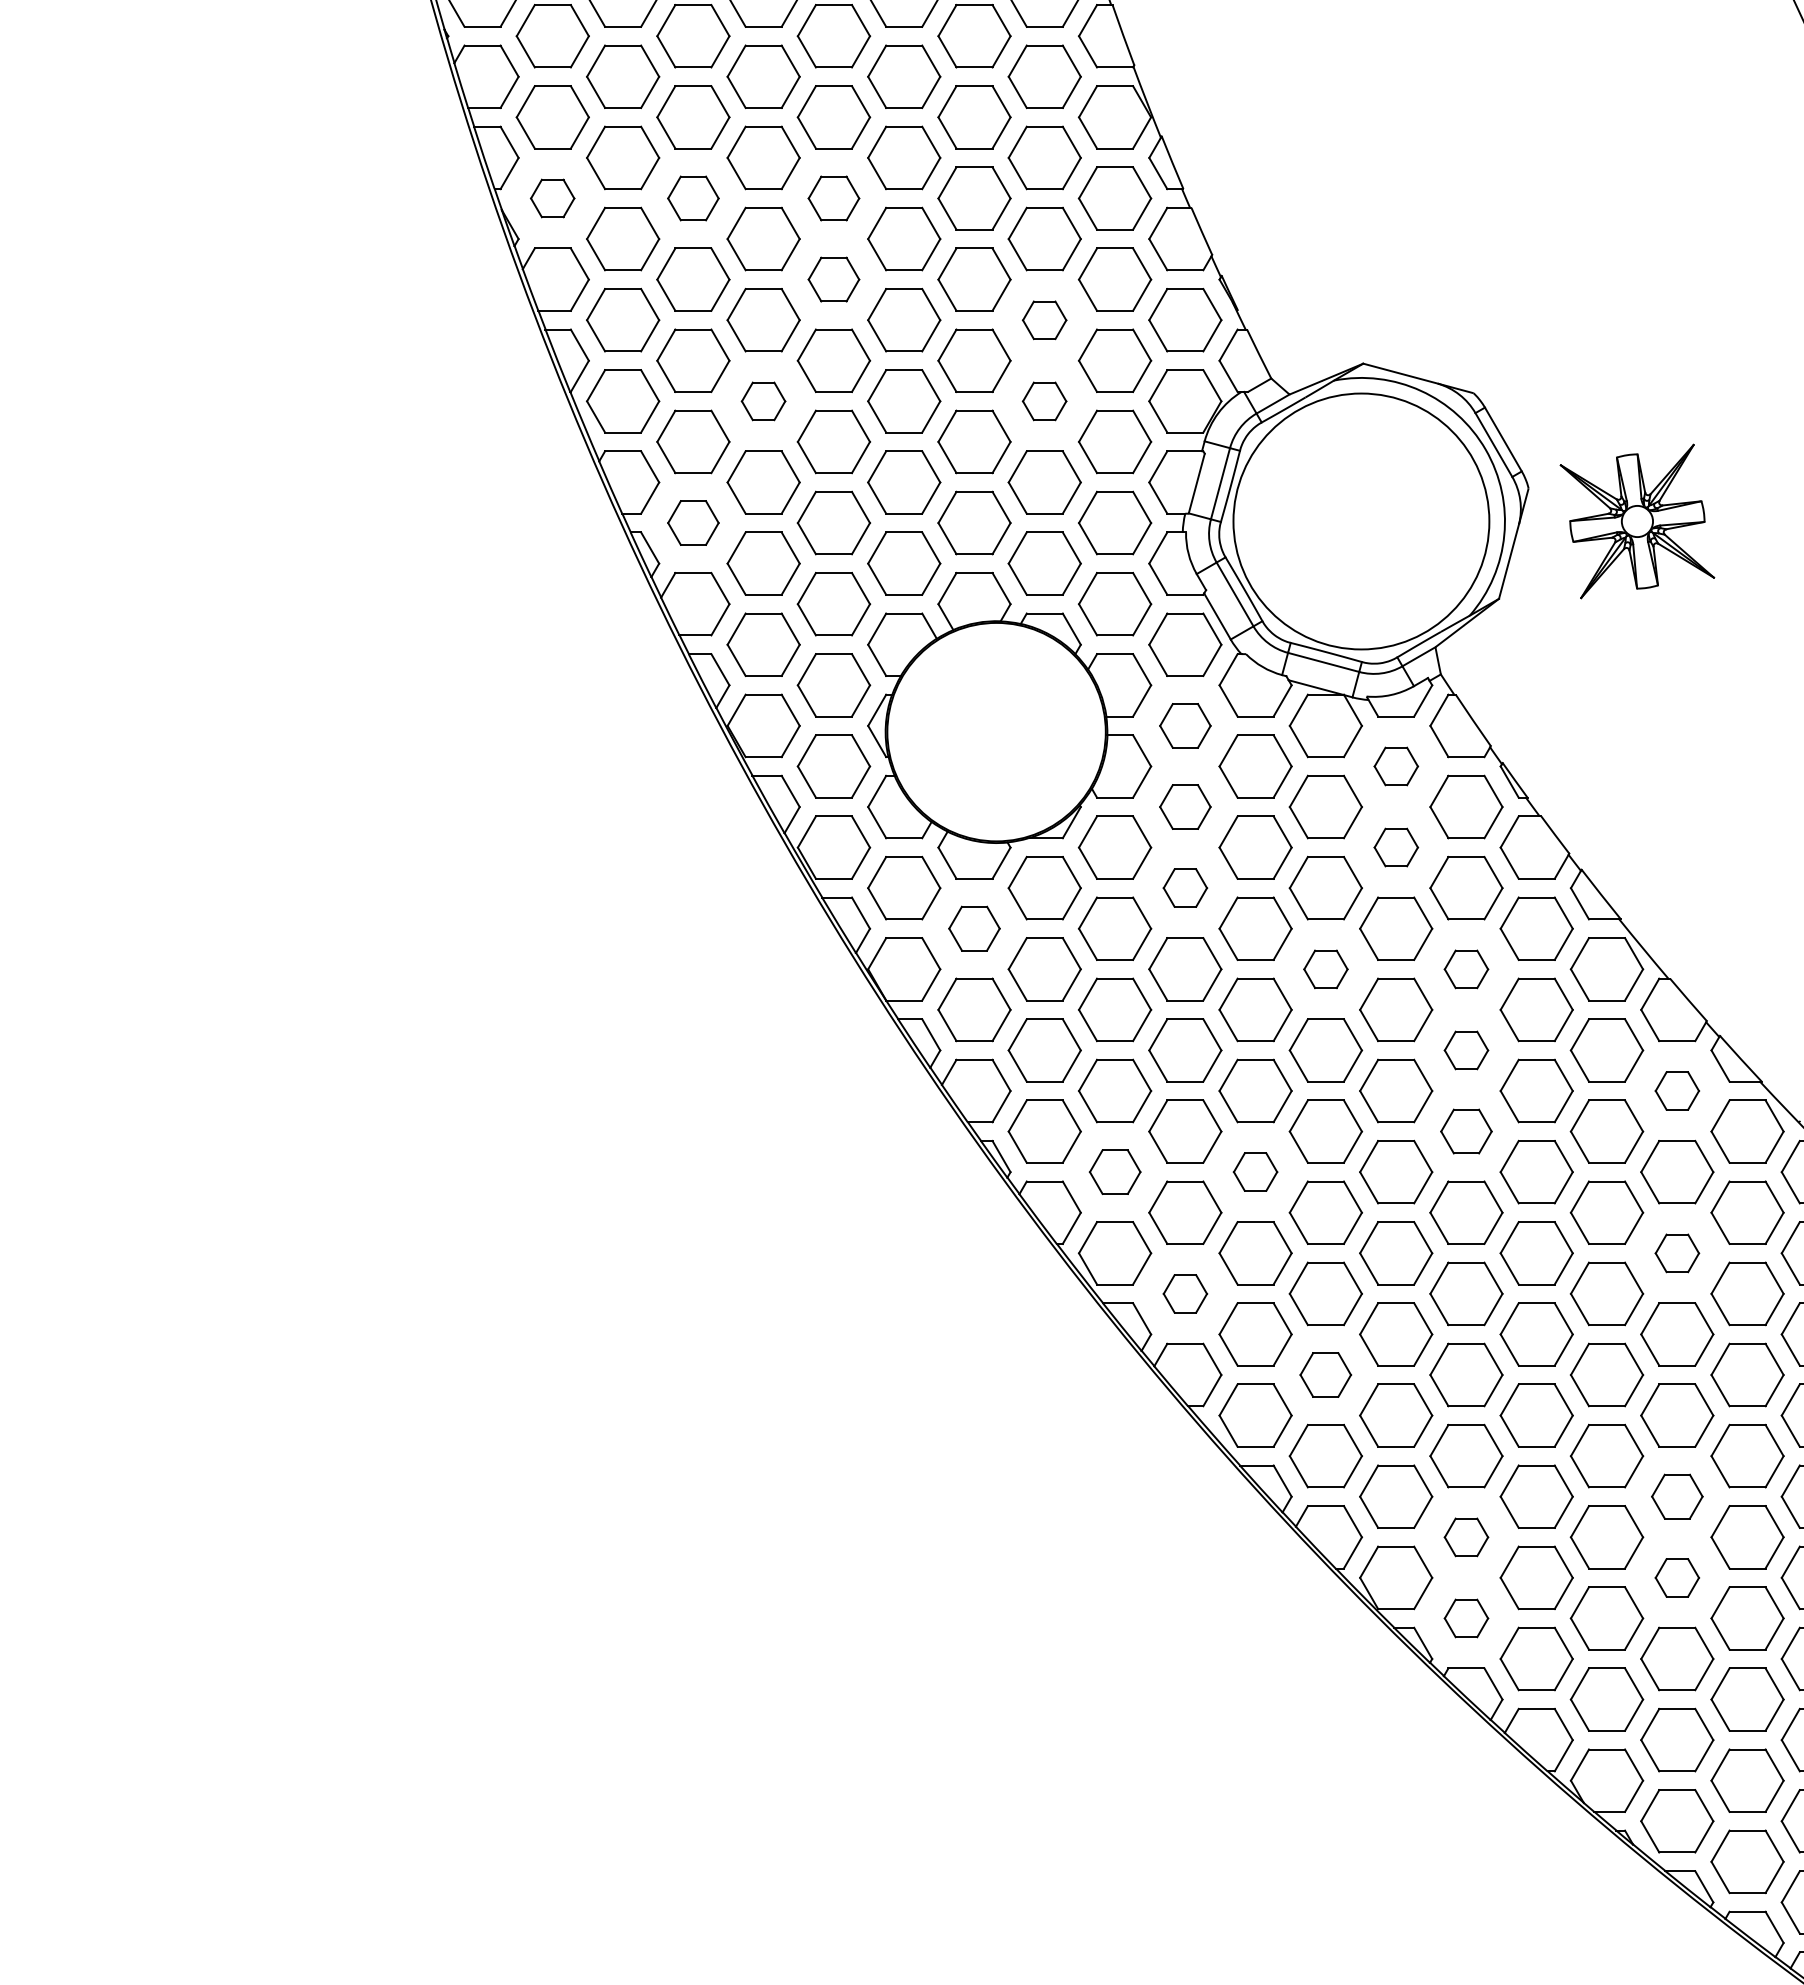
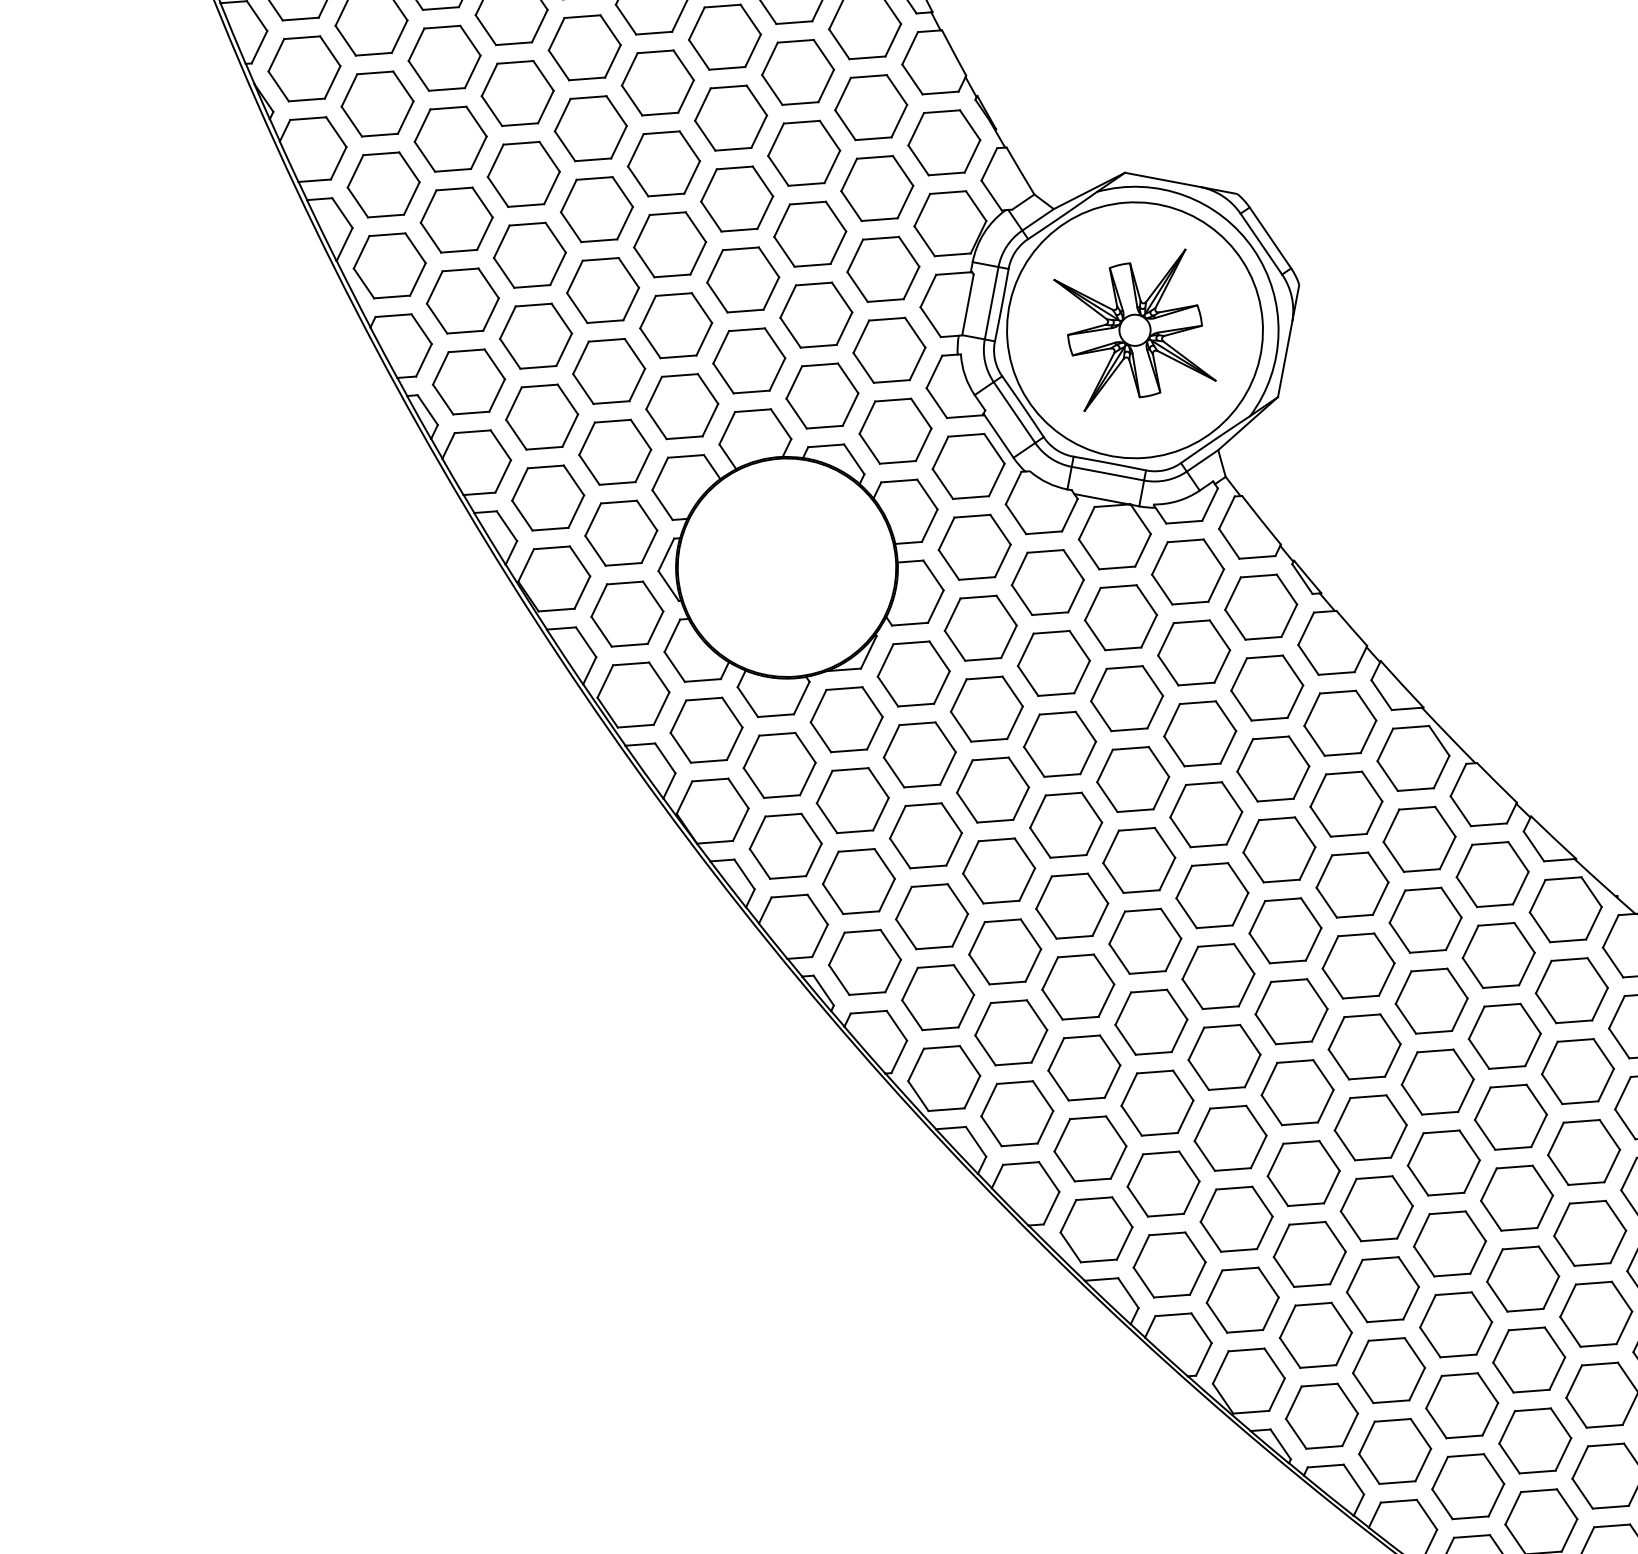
part: (552, 198) -> (304, 68), size x1.67
part: (693, 198) -> (444, 58), size x1.43
part: (833, 198) -> (584, 47), size x1.43
part: (833, 279) -> (590, 128), size x1.43
part: (1044, 320) -> (803, 153), size x1.67
part: (763, 401) -> (529, 255), size x1.67
part: (1044, 401) -> (809, 234), size x1.67
part: (1637, 521) -> (1135, 330), moved
part: (693, 522) -> (469, 381), size x1.43
part: (1185, 725) -> (974, 546), size x1.43
part: (1396, 766) -> (1188, 571), size x1.67
part: (1185, 806) -> (980, 627), size x1.43
part: (1396, 847) -> (1194, 652), size x1.67
part: (1185, 887) -> (987, 708), size x1.67
part: (974, 928) -> (779, 765), size x1.43
part: (1325, 969) -> (1132, 779), size x1.67
part: (1466, 969) -> (1273, 769), size x1.67
part: (1466, 1050) -> (1279, 849), size x1.67
part: (1677, 1090) -> (1492, 874), size x1.67
part: (1466, 1131) -> (1285, 930), size x1.43
part: (1115, 1171) -> (938, 996), size x1.43
part: (1255, 1171) -> (1078, 986), size x1.67
part: (1677, 1253) -> (1505, 1036), size x1.67
part: (1185, 1293) -> (1017, 1113), size x1.67
part: (1325, 1374) -> (1163, 1183), size x1.43
part: (1677, 1496) -> (1523, 1278), size x1.43
part: (1466, 1537) -> (1315, 1335), size x1.67
part: (1677, 1577) -> (1529, 1359), size x1.67
part: (1466, 1618) -> (1322, 1416), size x1.67

